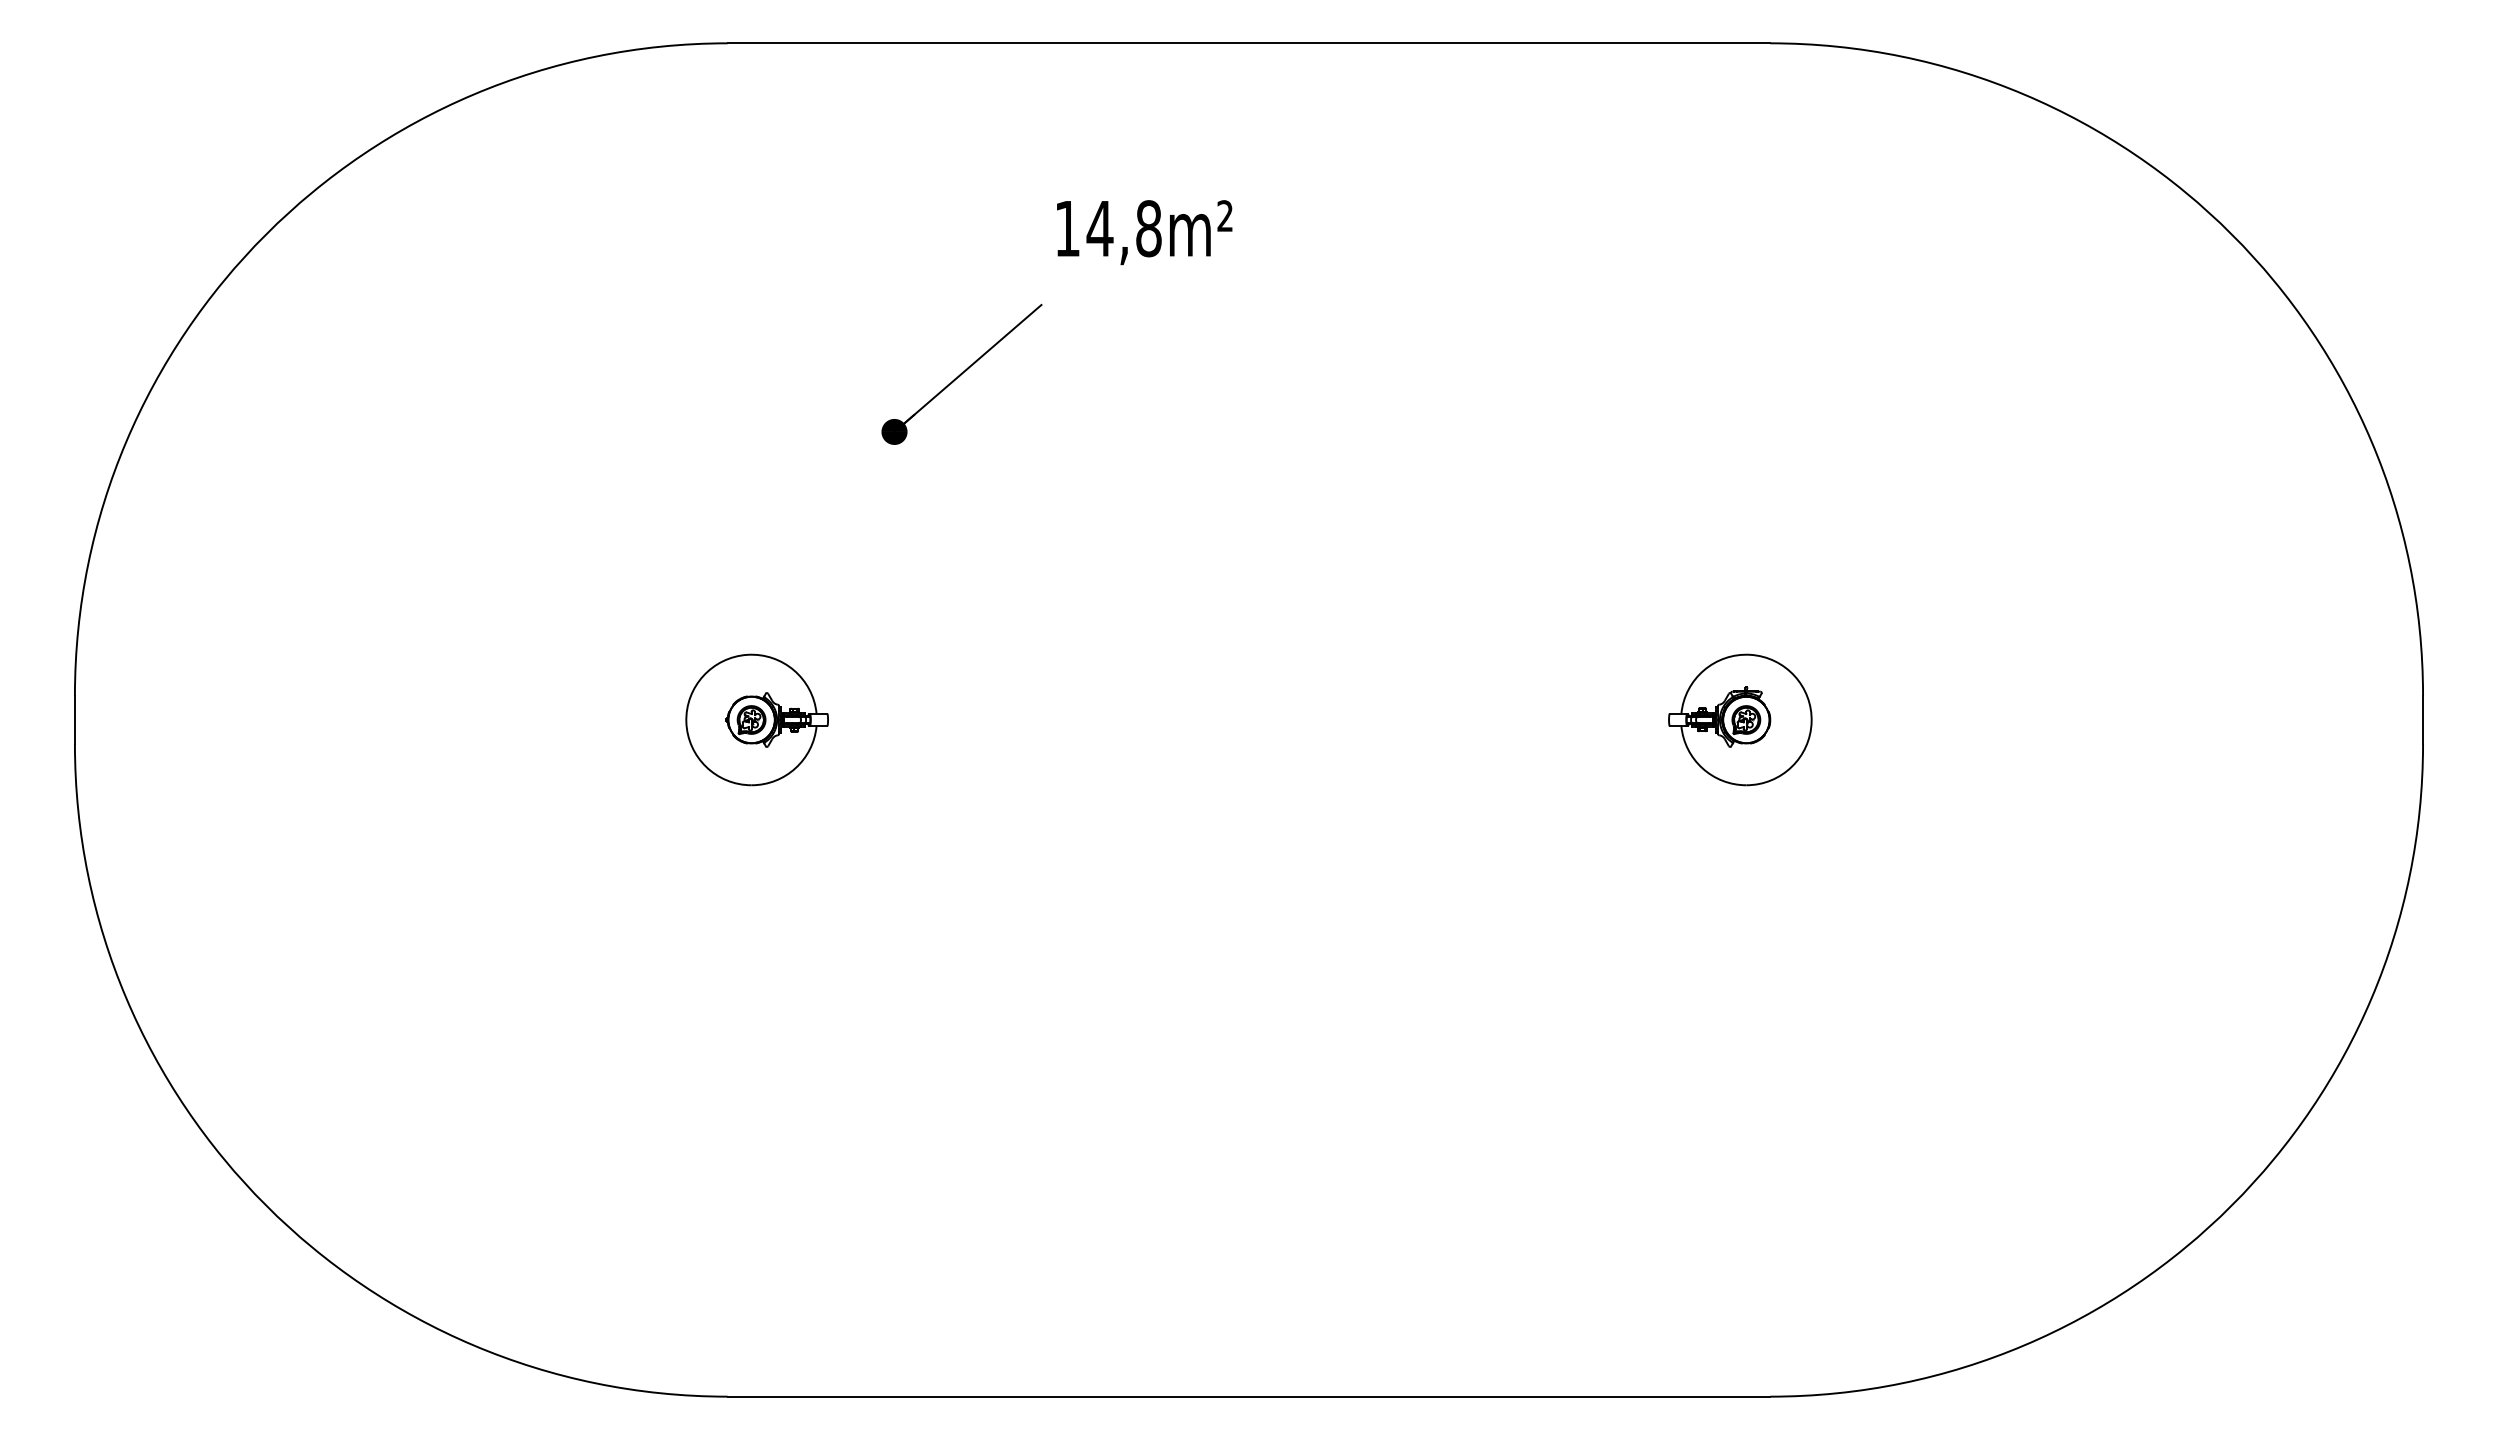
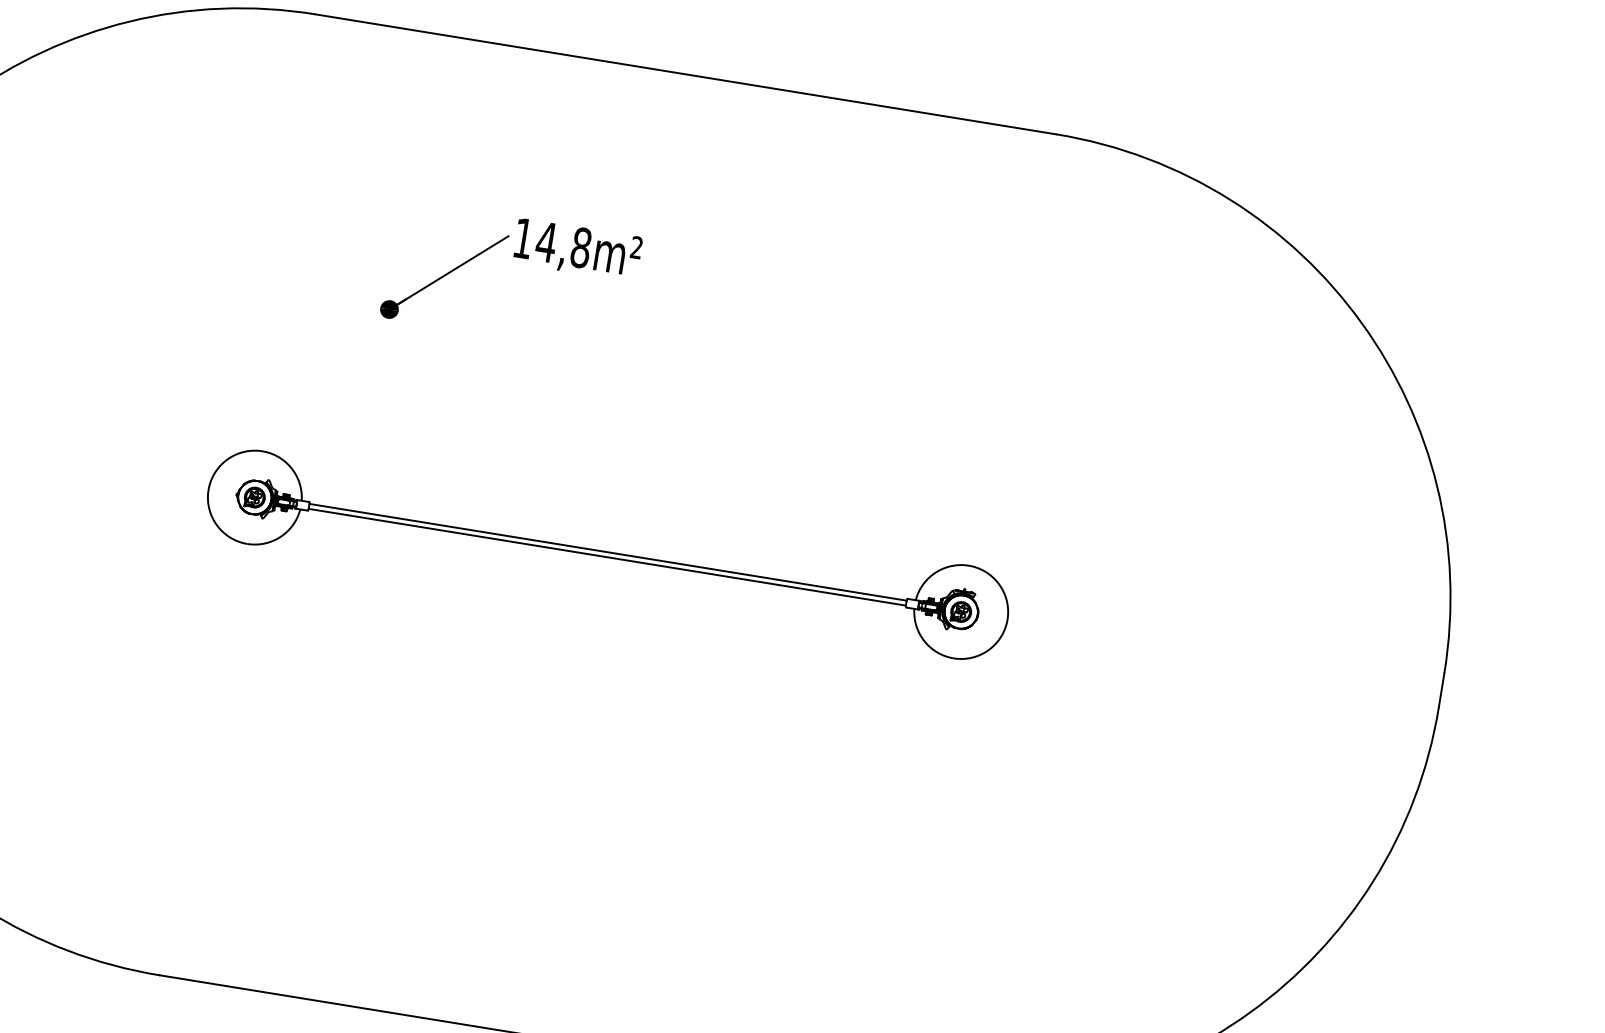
text: (1144, 232) -> (577, 250), moved
line: (1248, 716) -> (608, 552), added
line: (1248, 723) -> (607, 557), added

